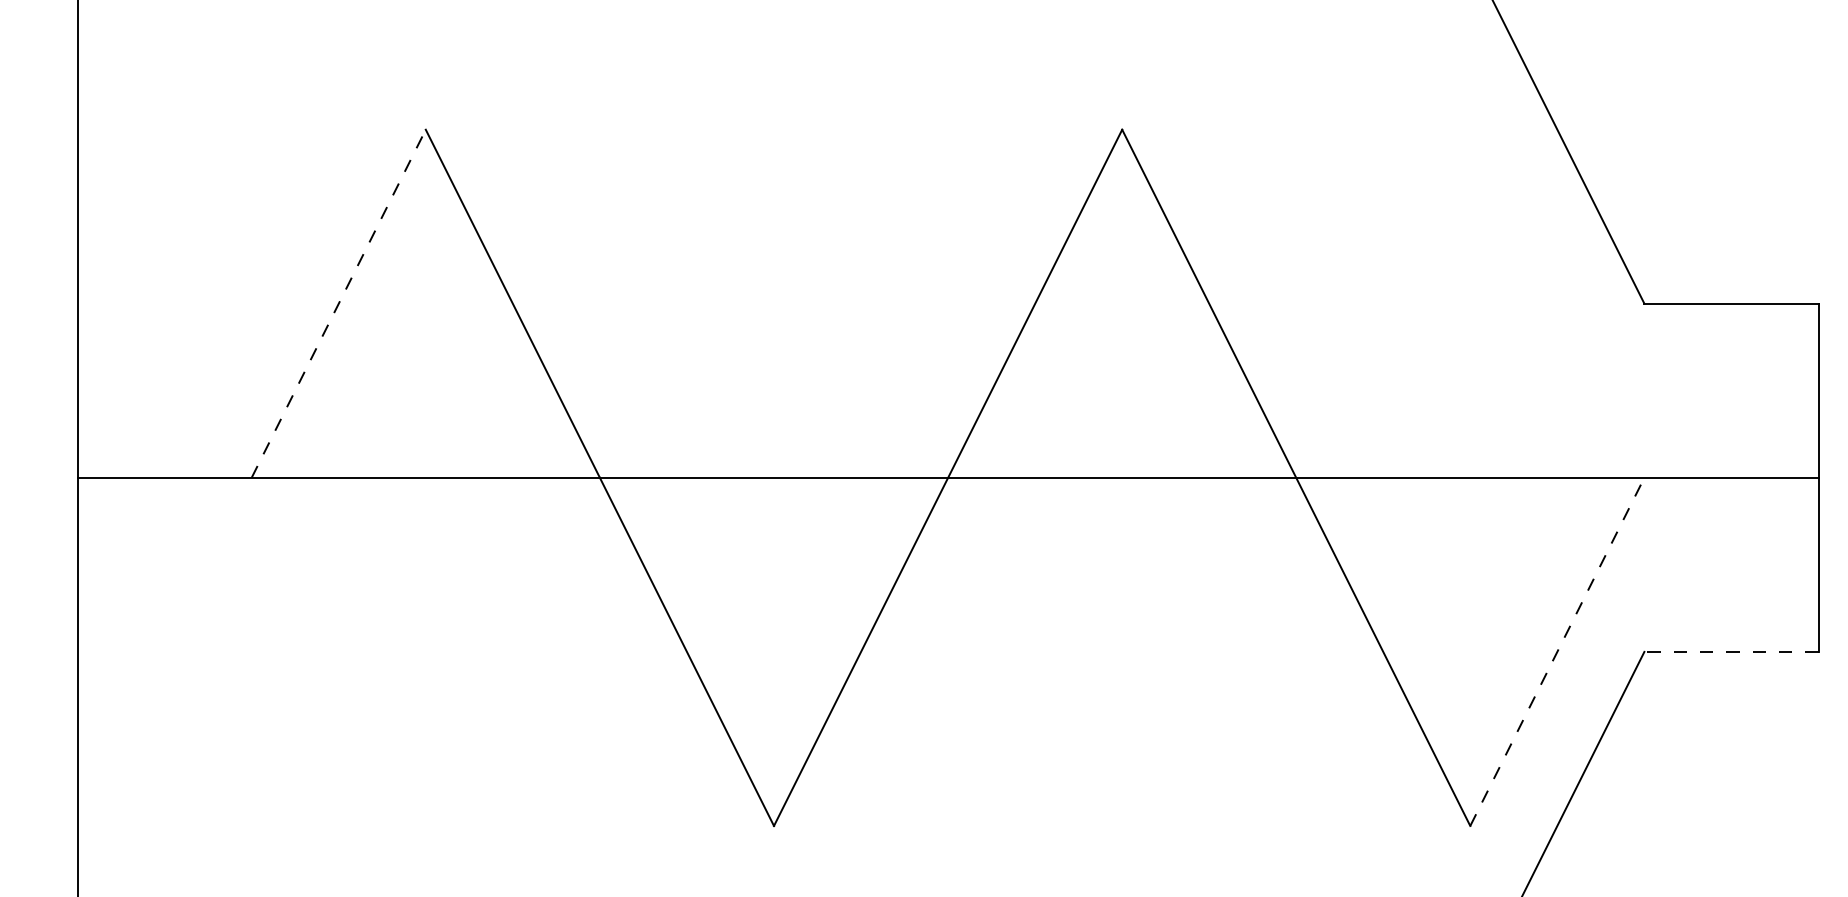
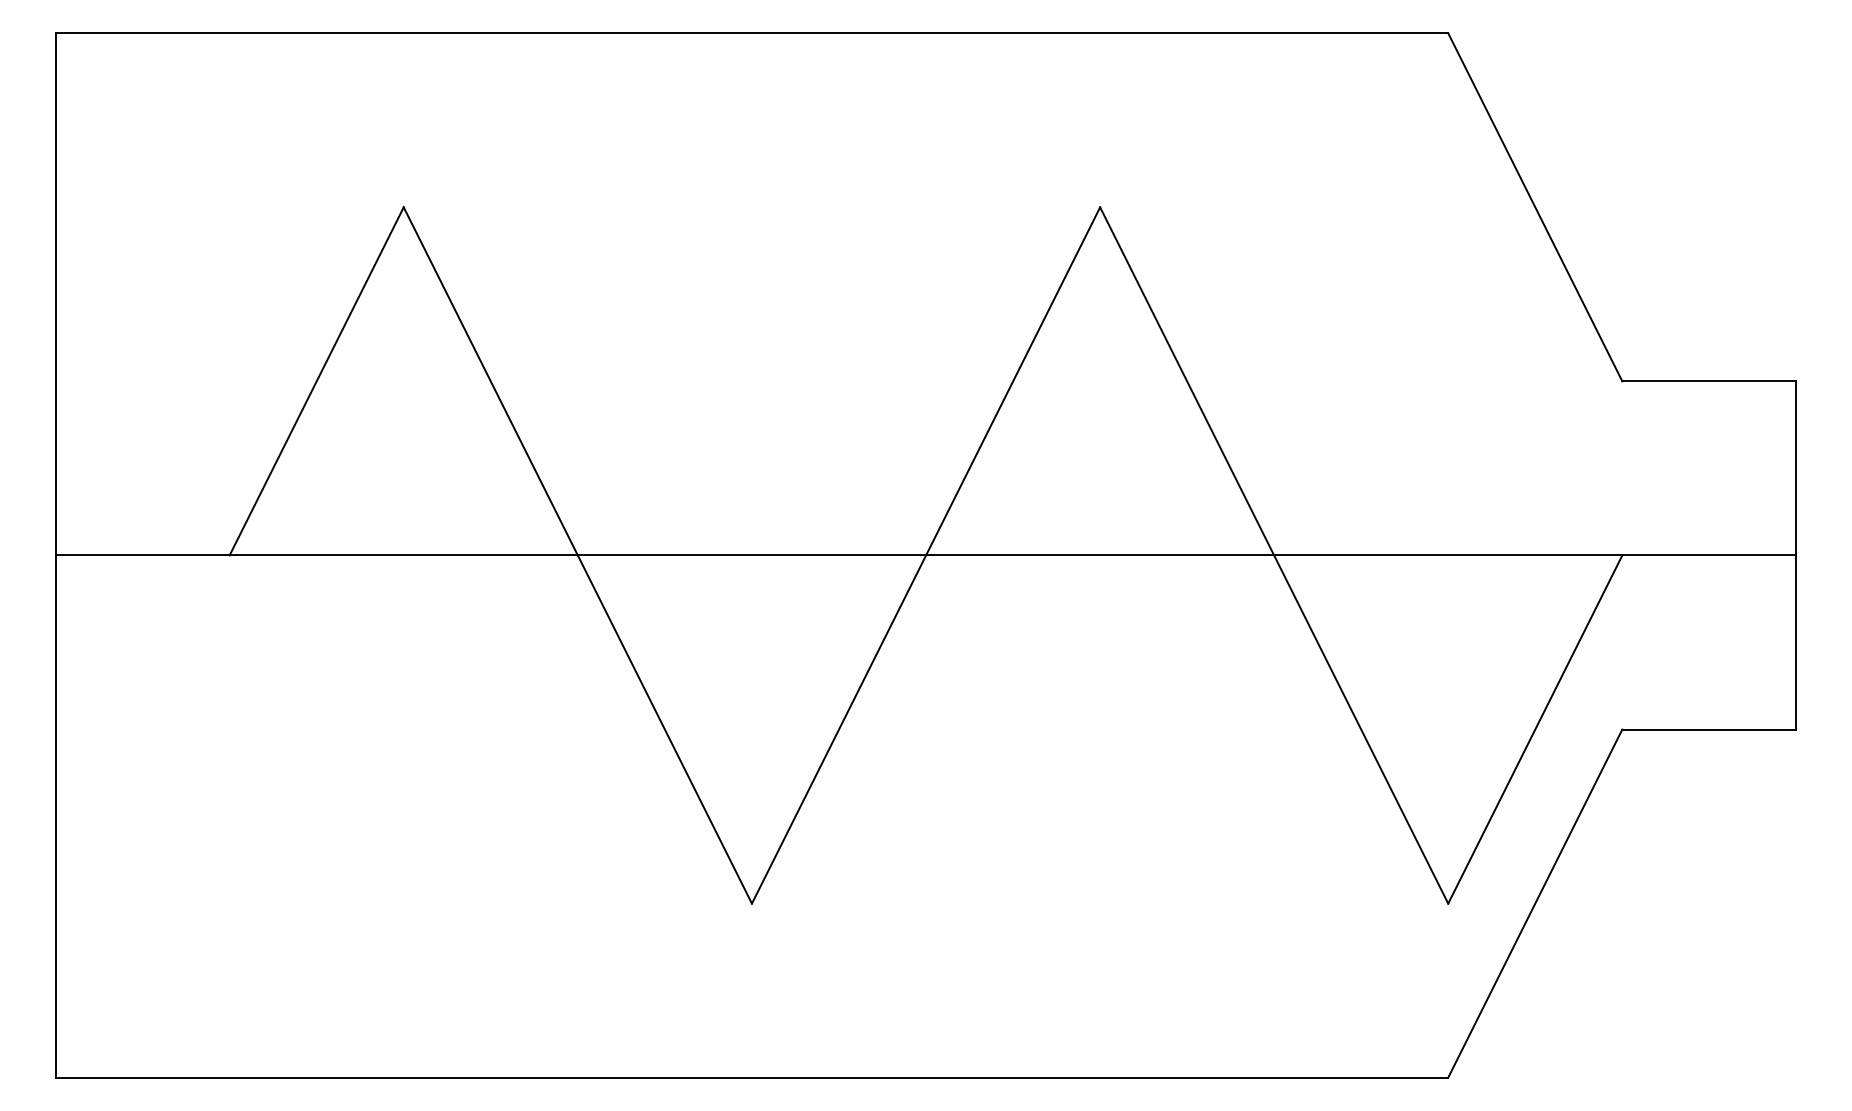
line: (338, 303) -> (316, 381), dashed -> solid
line: (1557, 651) -> (1535, 729), dashed -> solid
line: (1730, 651) -> (1708, 729), dashed -> solid

